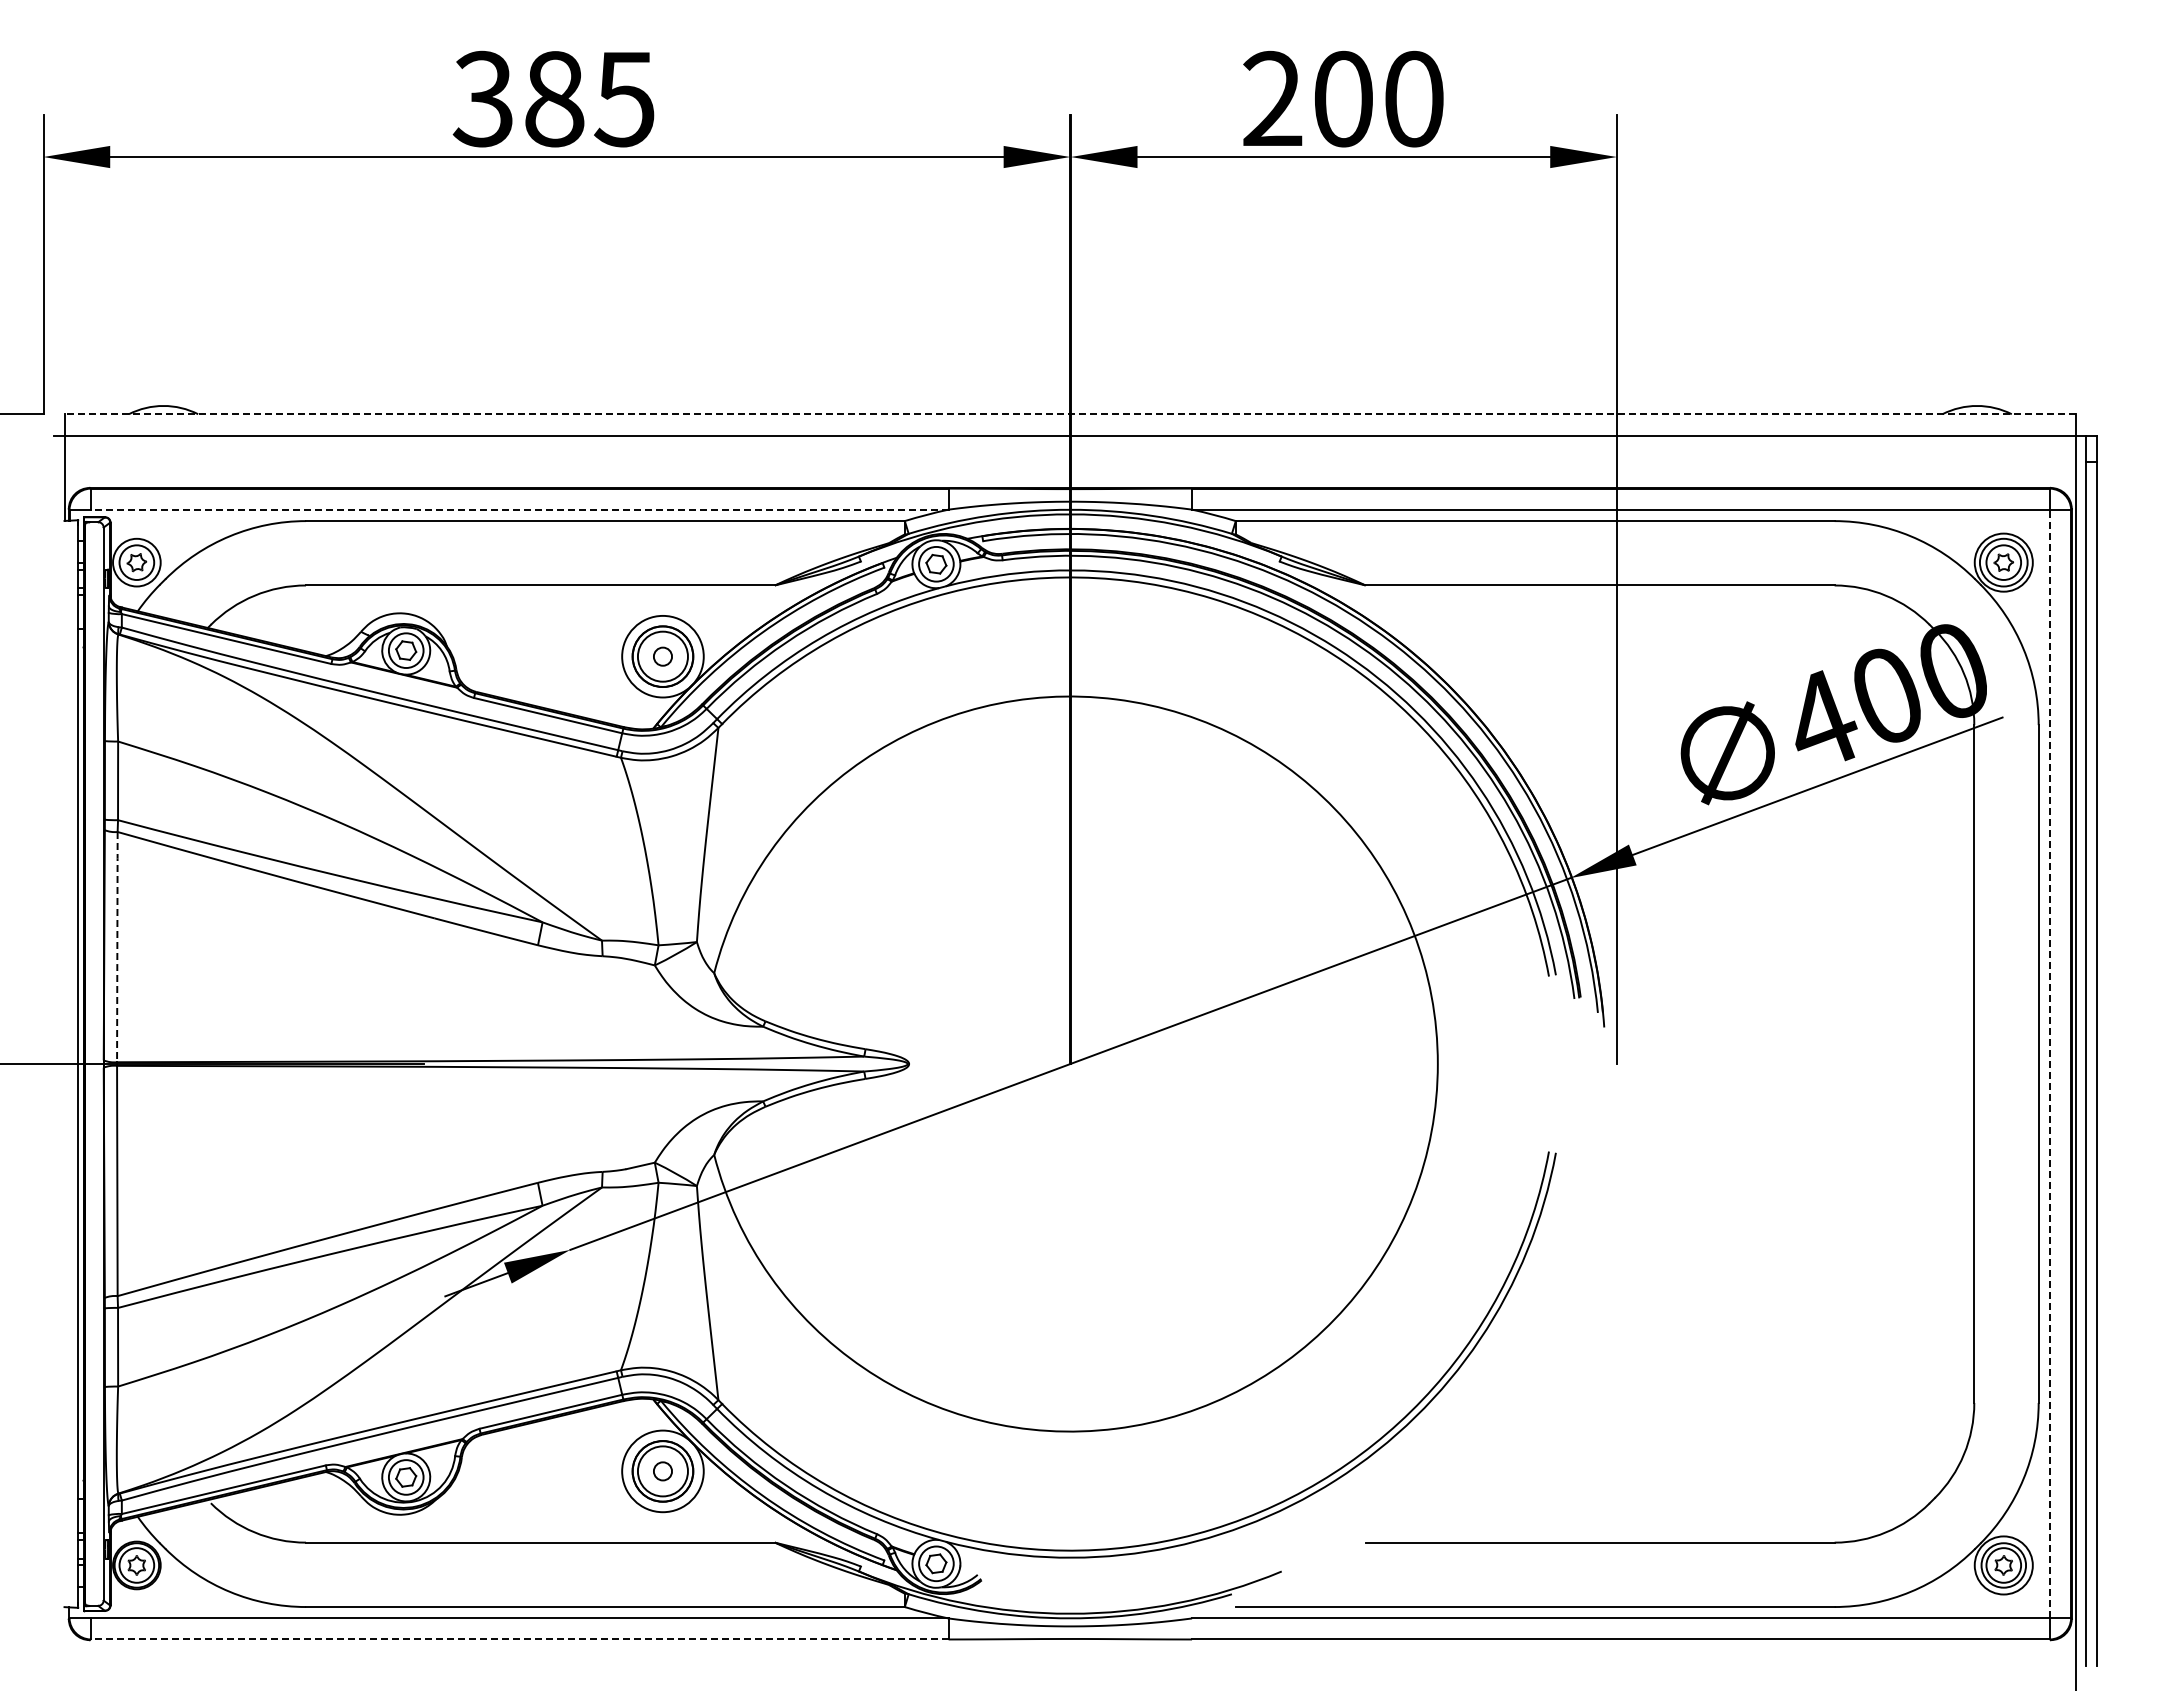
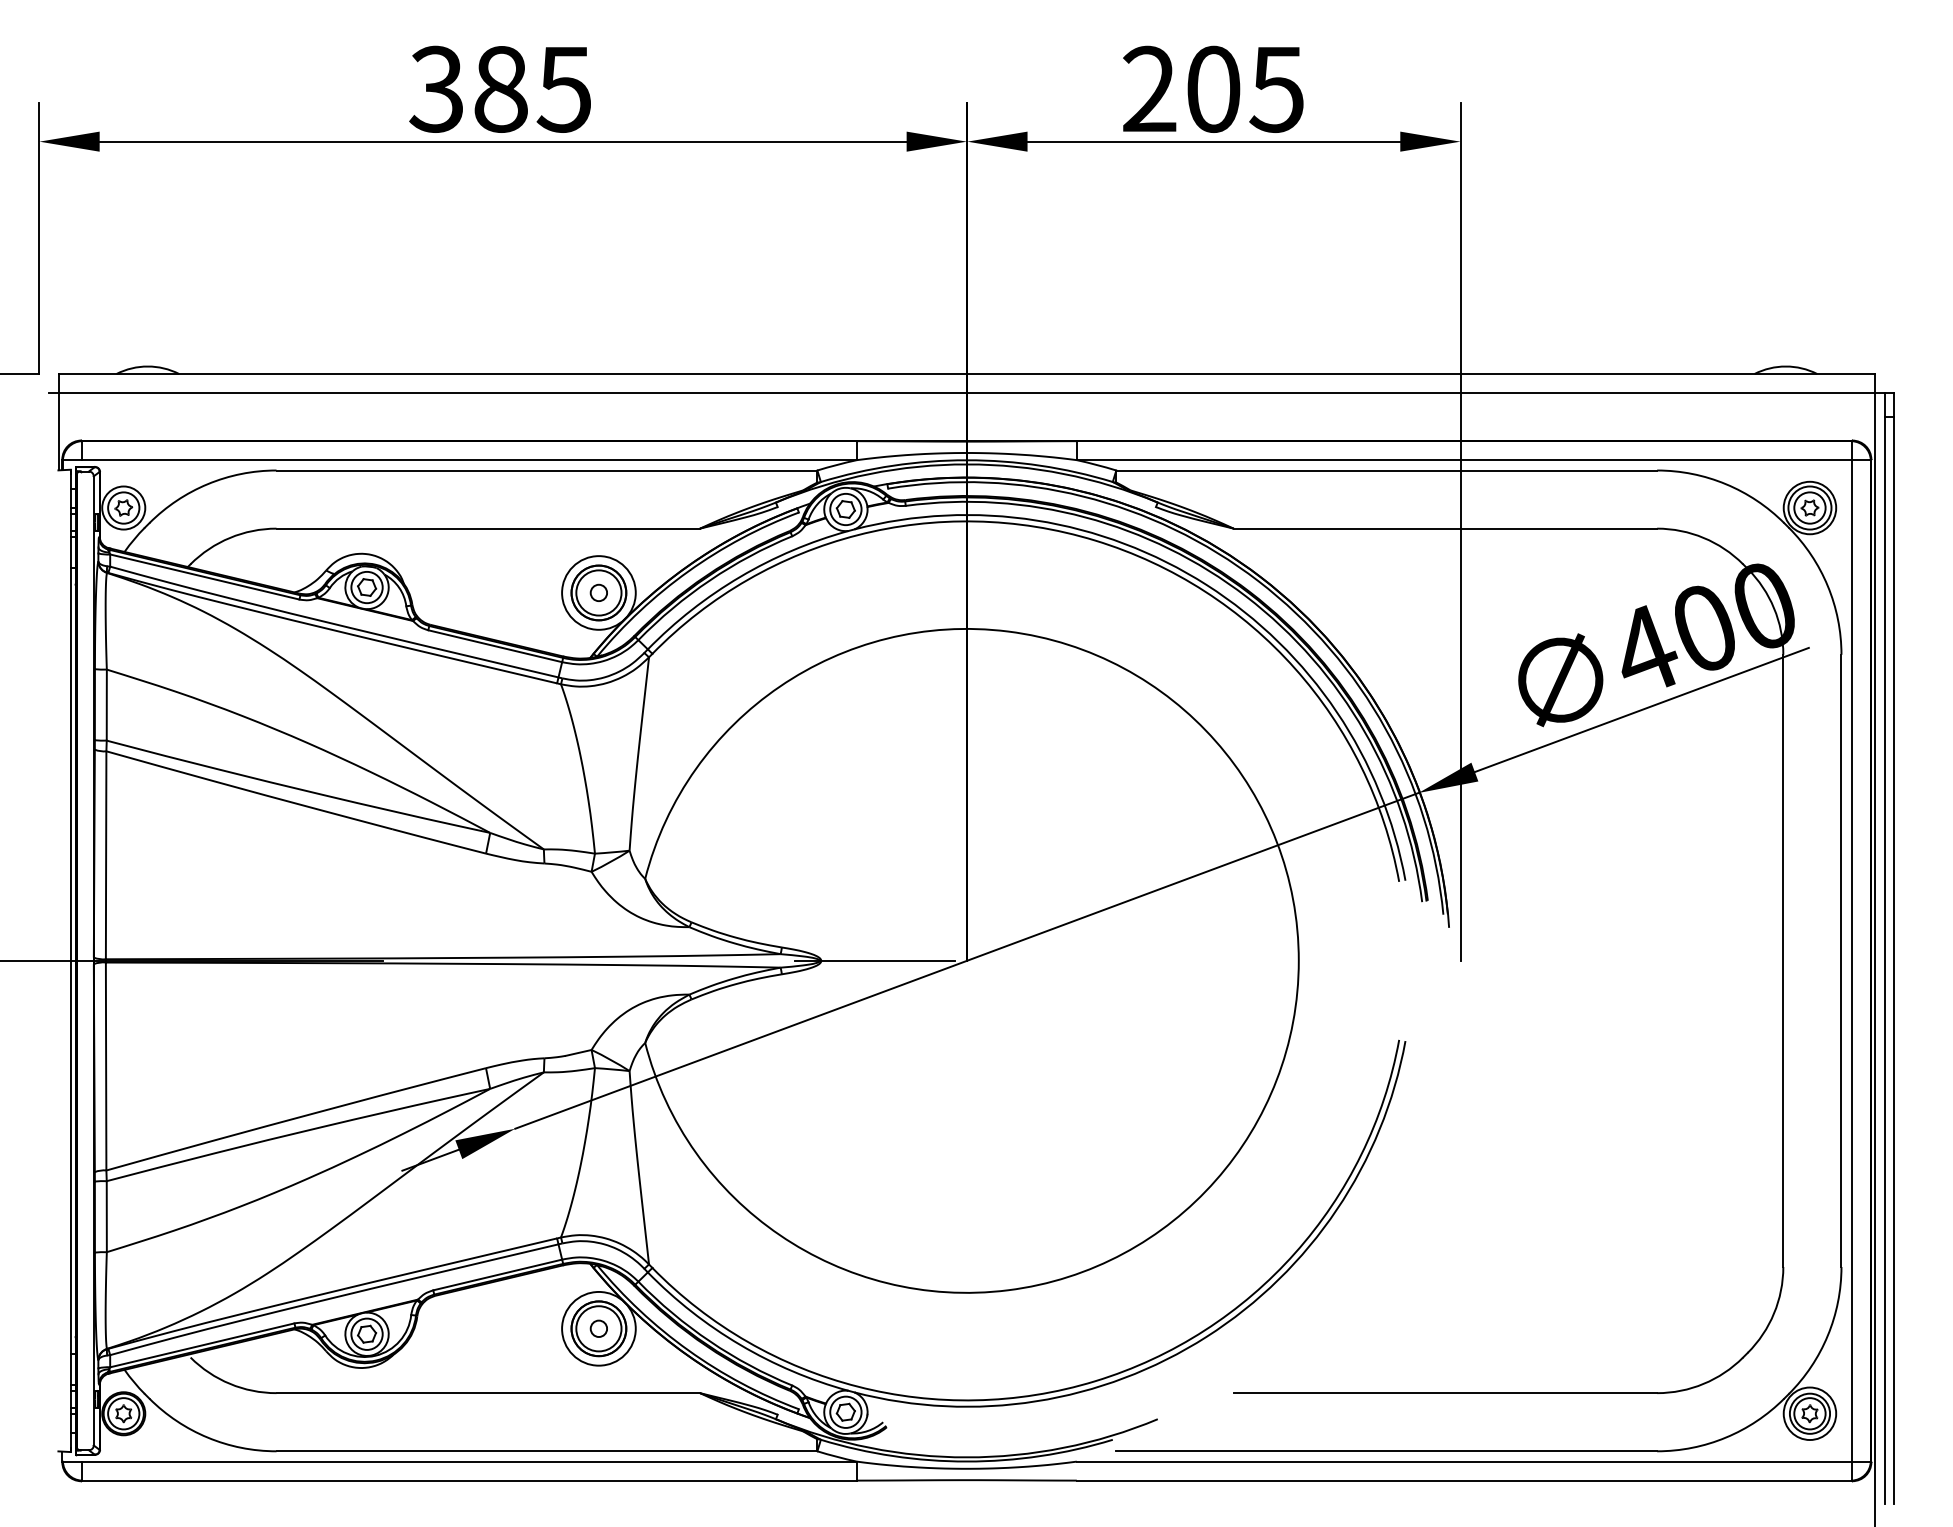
text: (1412, 98) -> (1275, 88), 200 -> 205
line: (1069, 414) -> (966, 374), dashed -> solid
line: (519, 509) -> (469, 460), dashed -> solid
line: (117, 947) -> (106, 855), dashed -> solid
line: (2050, 1063) -> (1852, 960), dashed -> solid
line: (968, 1064) -> (874, 961), added
line: (519, 1639) -> (469, 1480), dashed -> solid

